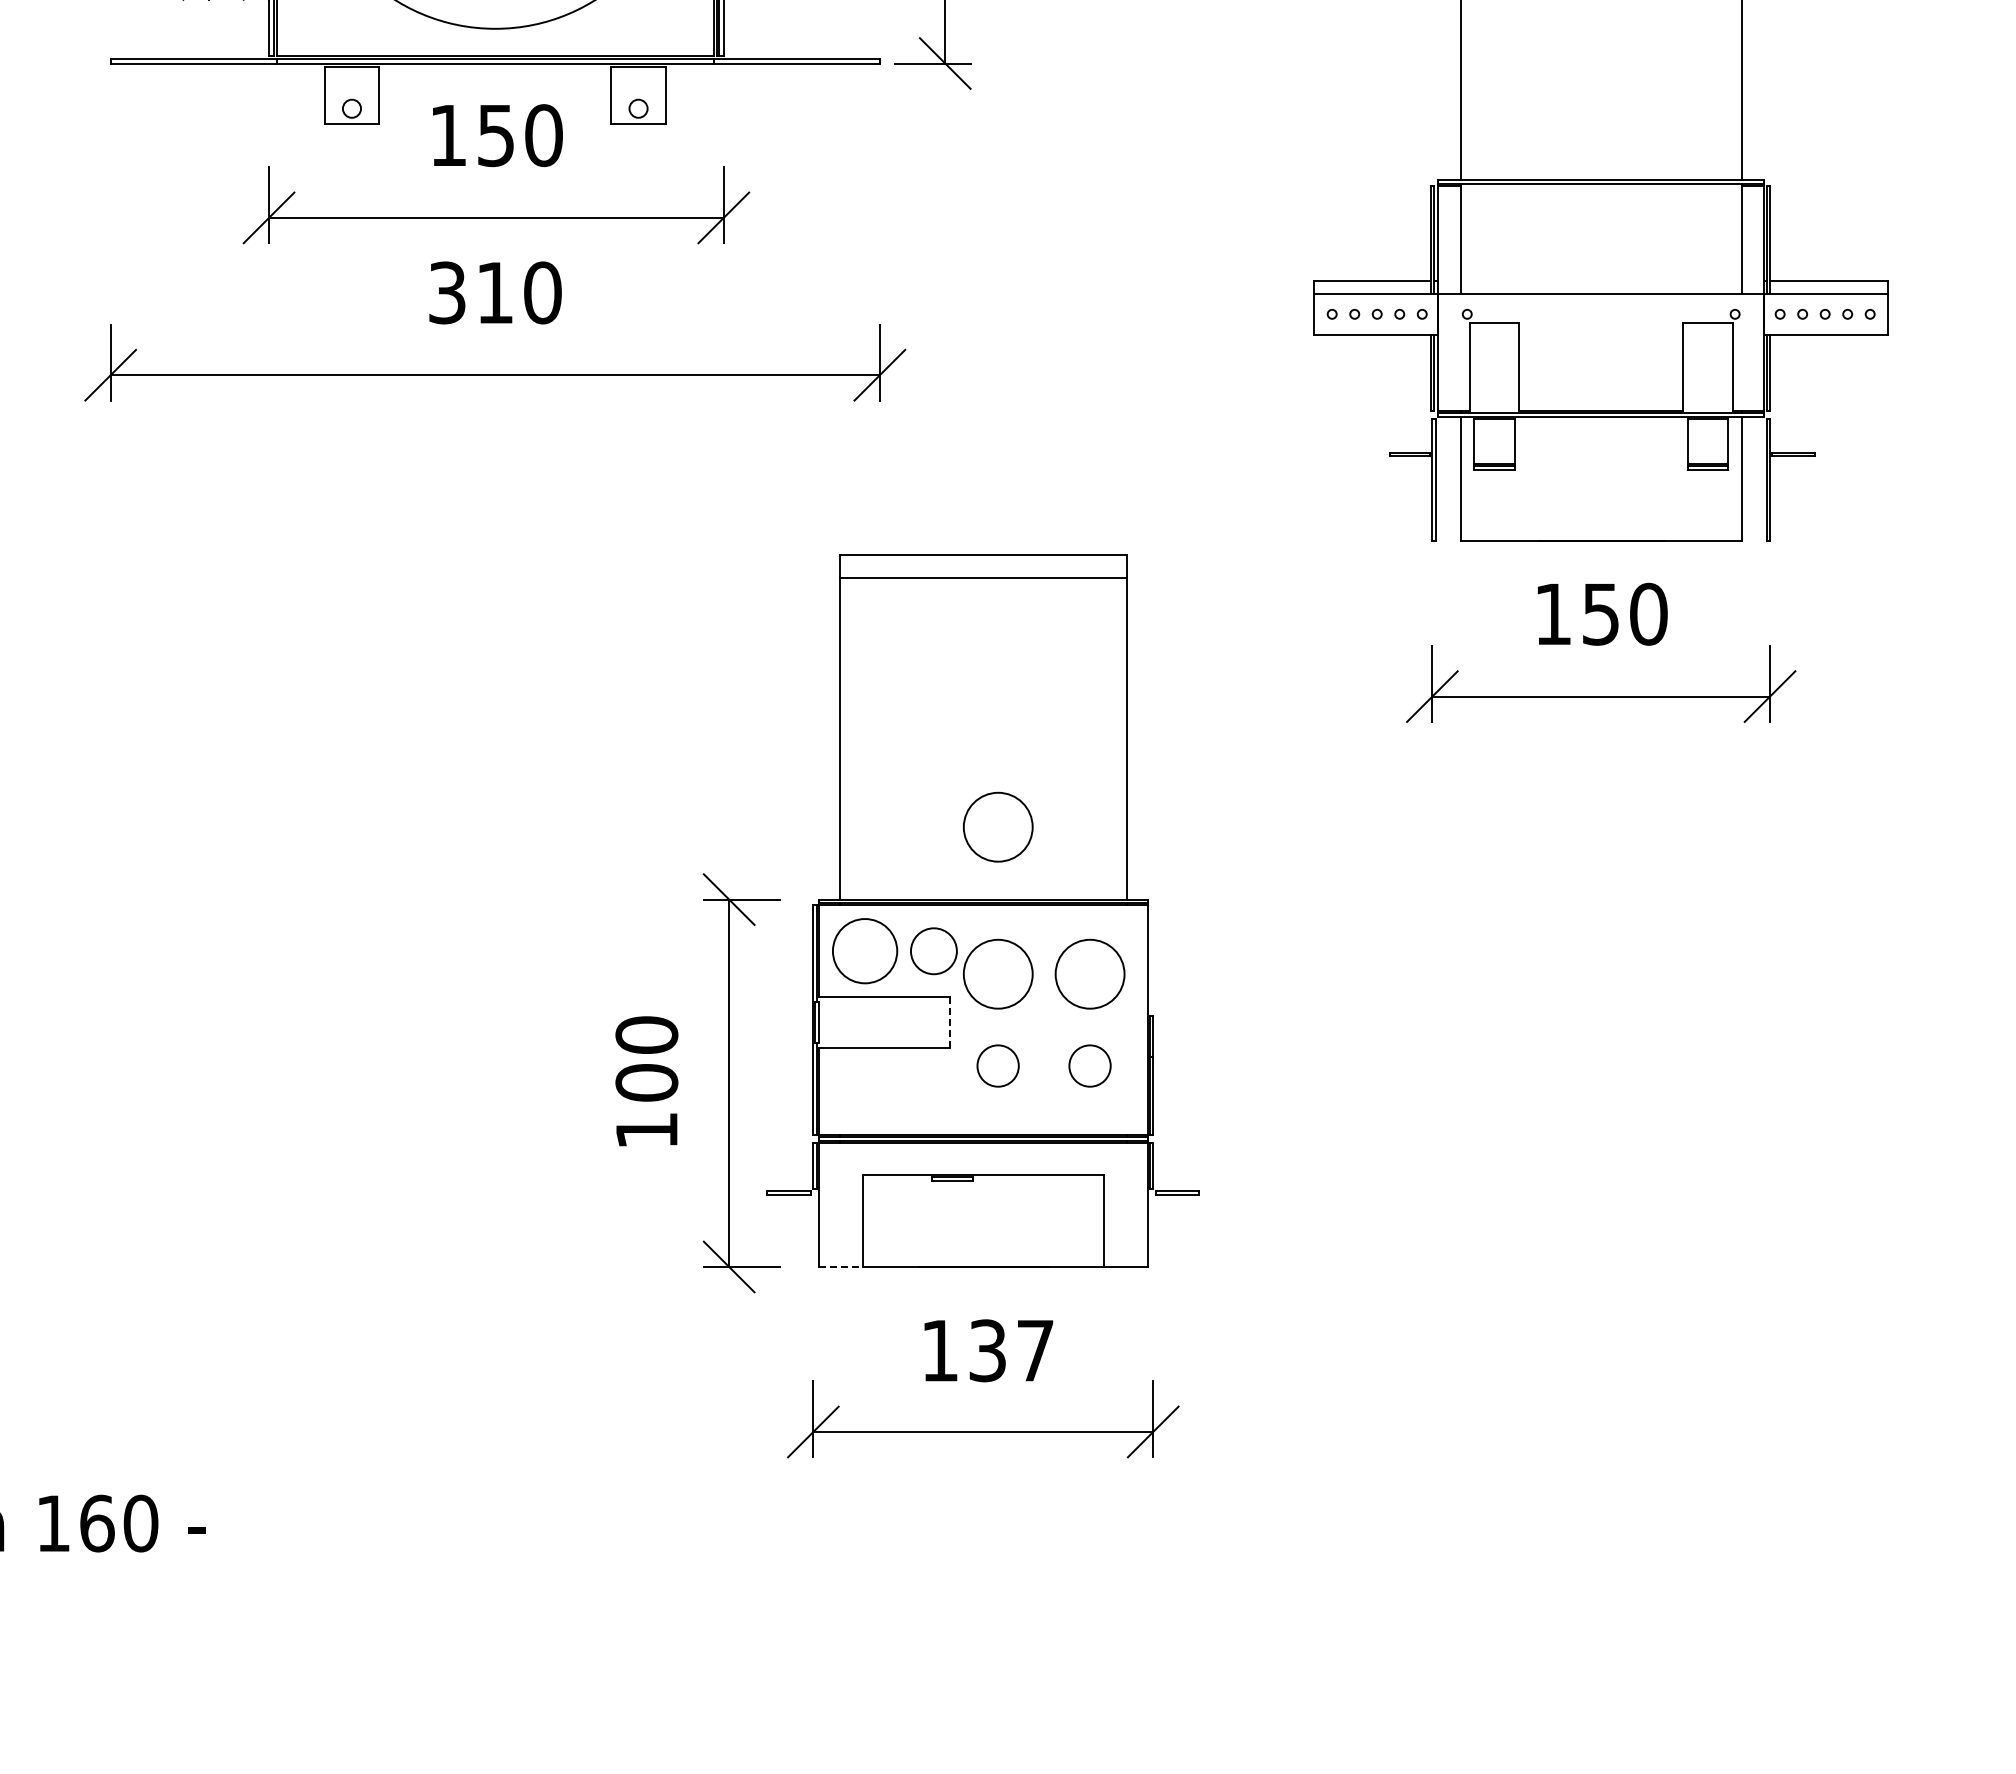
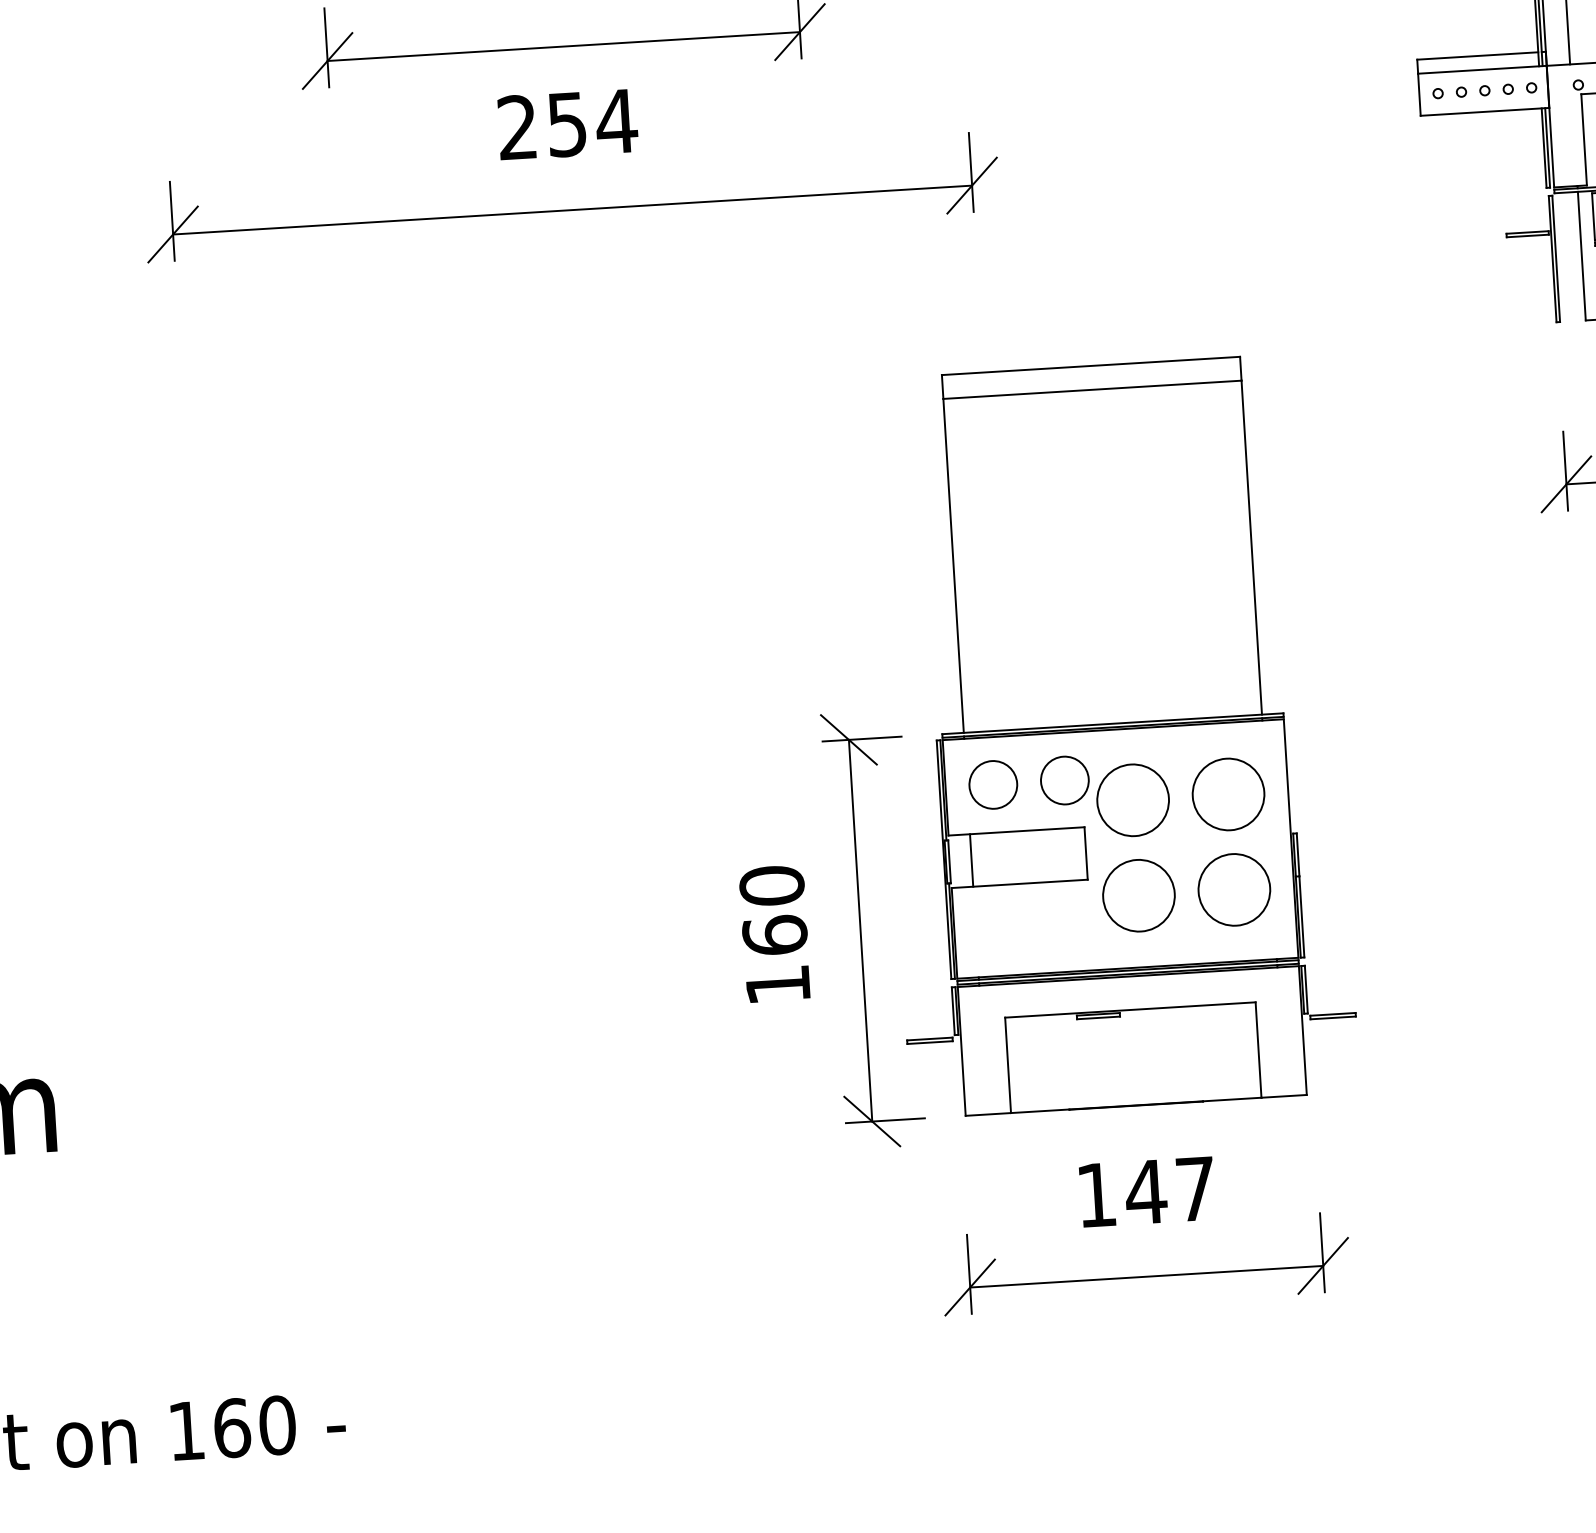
text: (495, 292) -> (567, 124), 310 -> 254
circle: (997, 826) -> (1122, 646), removed
circle: (864, 951) -> (992, 785), size x0.71
line: (839, 1022) -> (971, 860), added
line: (950, 1022) -> (1086, 853), dashed -> solid
circle: (997, 1065) -> (1138, 895), size x1.67
circle: (1089, 1065) -> (1233, 889), size x1.67
text: (646, 1082) -> (774, 935), 100 -> 160
line: (840, 1267) -> (987, 1114), dashed -> solid
text: (987, 1350) -> (1145, 1191), 137 -> 147

